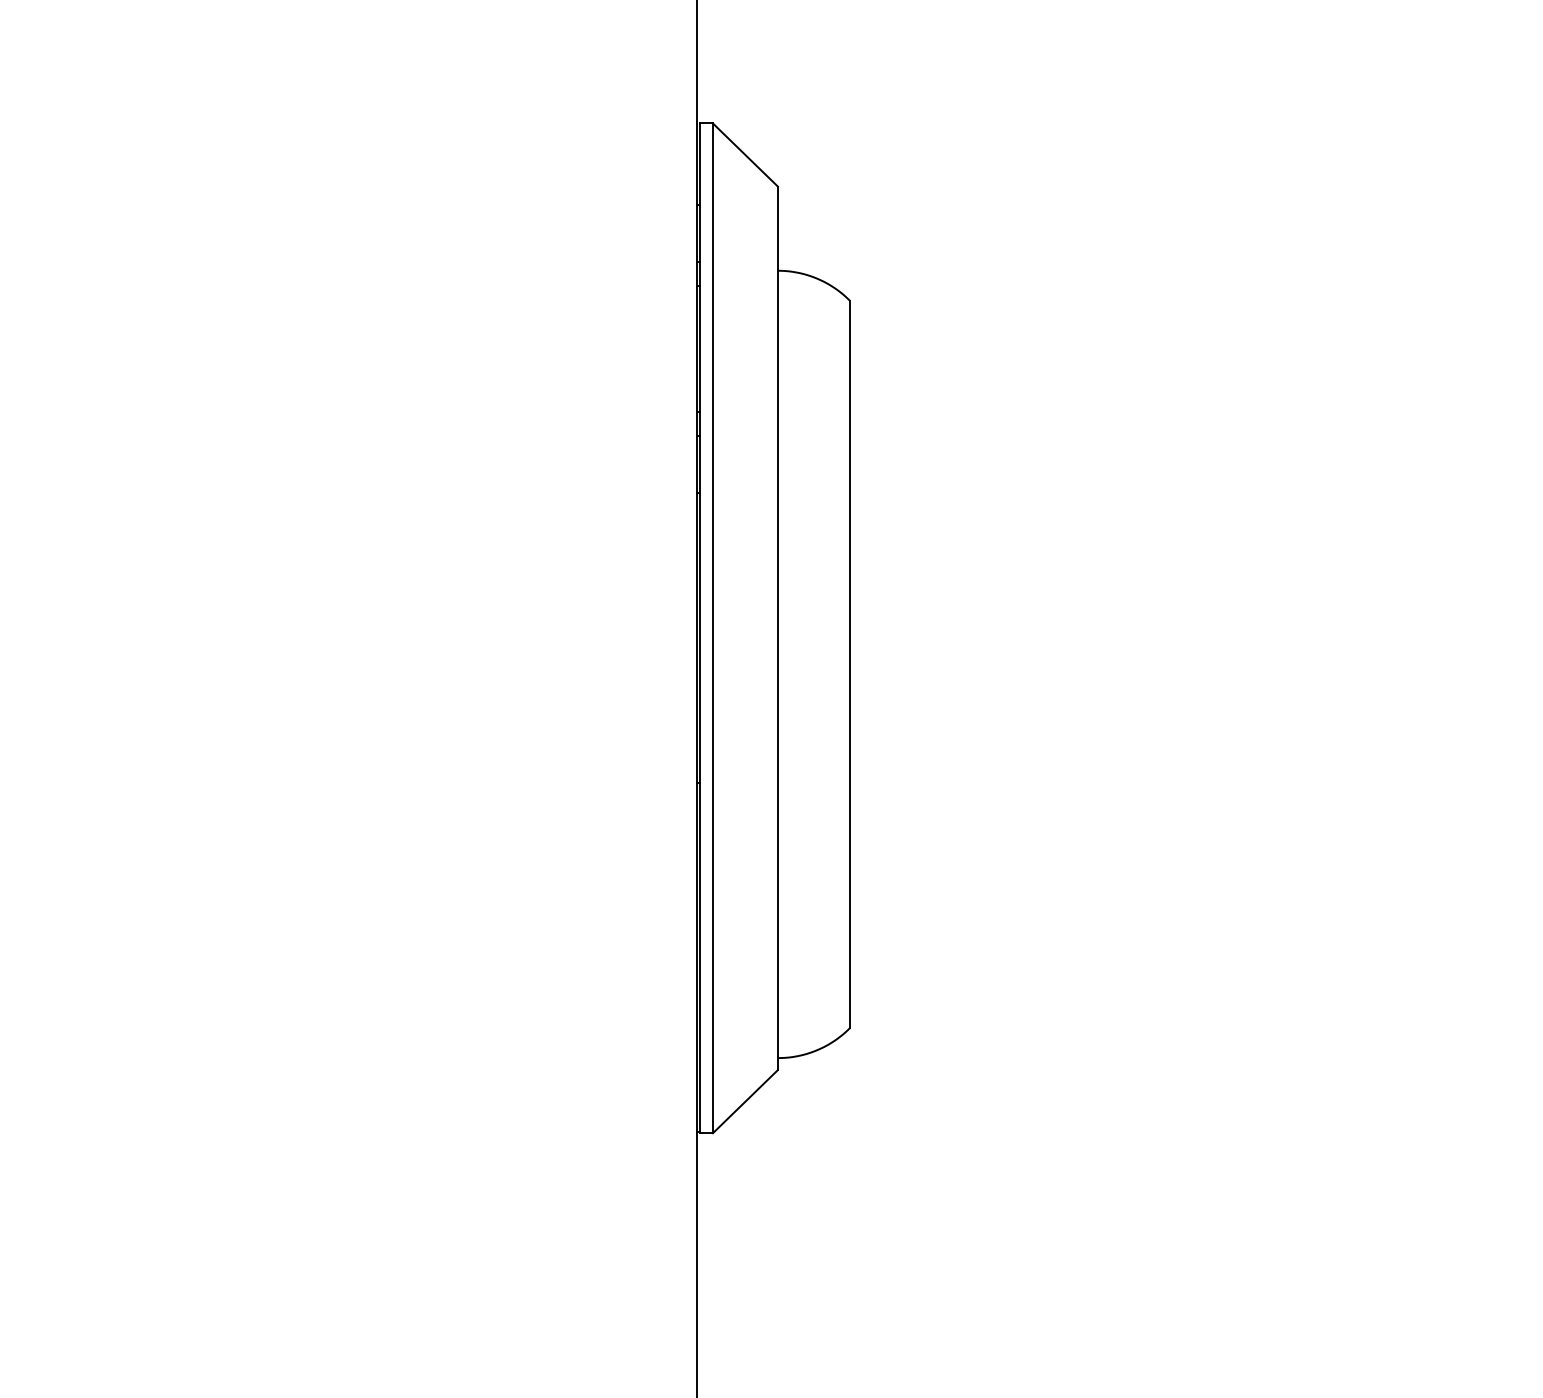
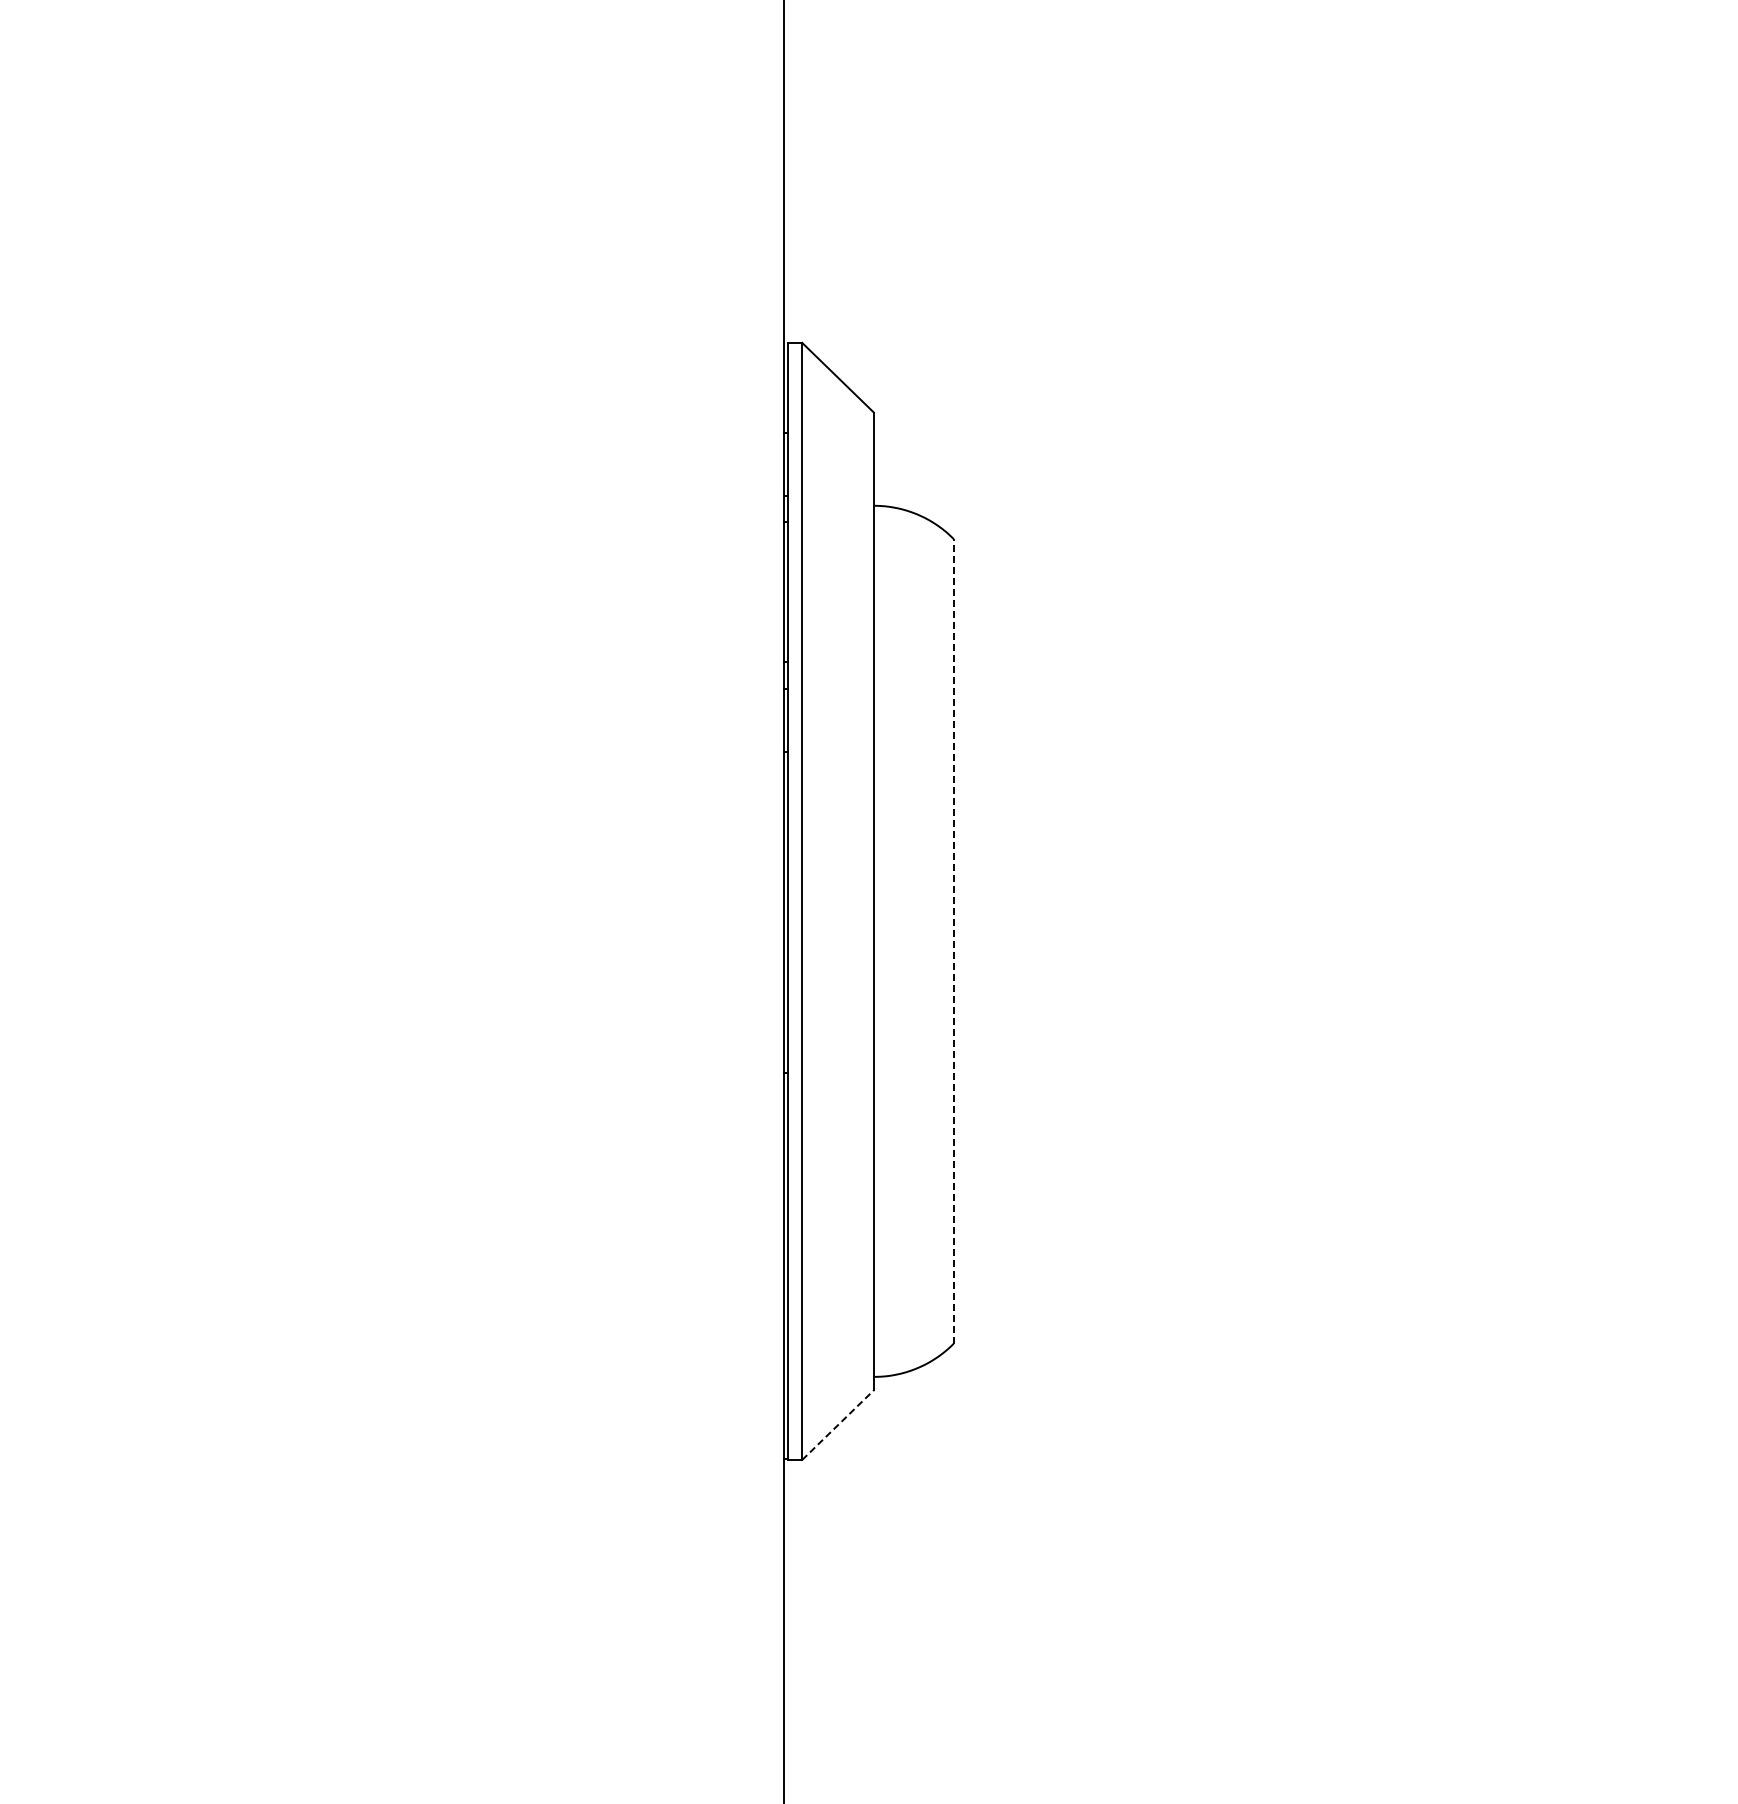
line: (849, 663) -> (953, 940), solid -> dashed
line: (745, 1101) -> (838, 1424), solid -> dashed

